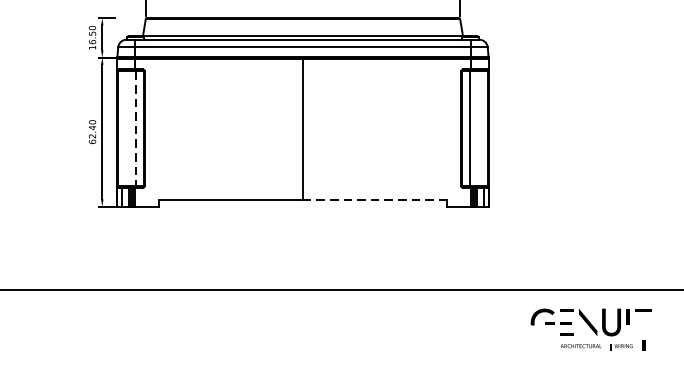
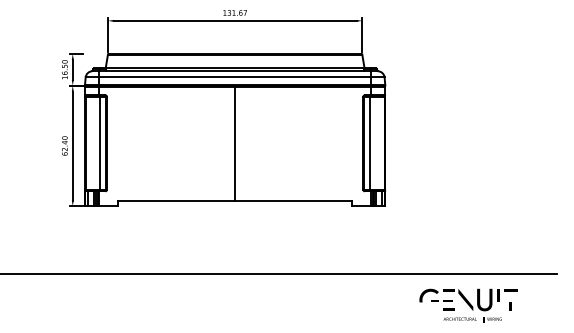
line: (136, 128) -> (100, 143), dashed -> solid
line: (375, 200) -> (293, 201), dashed -> solid
part: (643, 345) -> (510, 306), moved

